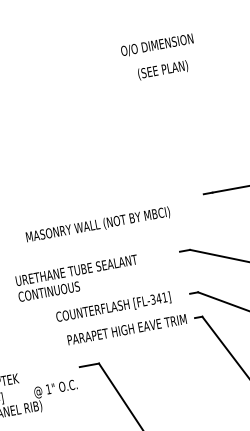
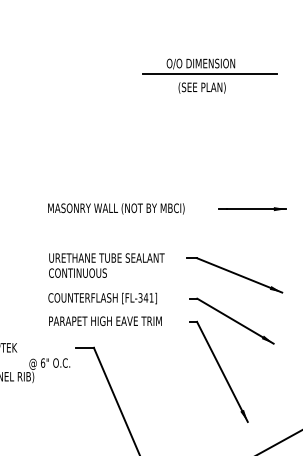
line: (169, 54) -> (210, 74), added
text: (98, 224) -> (116, 208), moved
text: (77, 278) -> (106, 265), moved
text: (113, 307) -> (102, 298), moved
text: (126, 328) -> (105, 320), moved
text: (48, 388) -> (43, 362), 1" -> 6"

